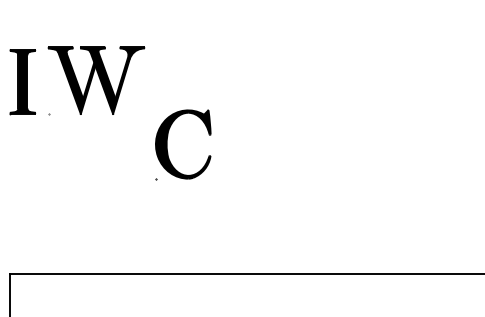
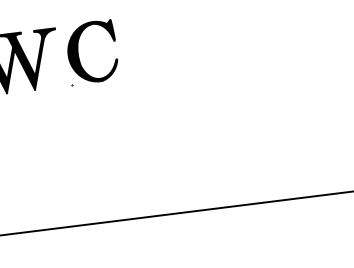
part: (167, 144) -> (78, 53), moved

